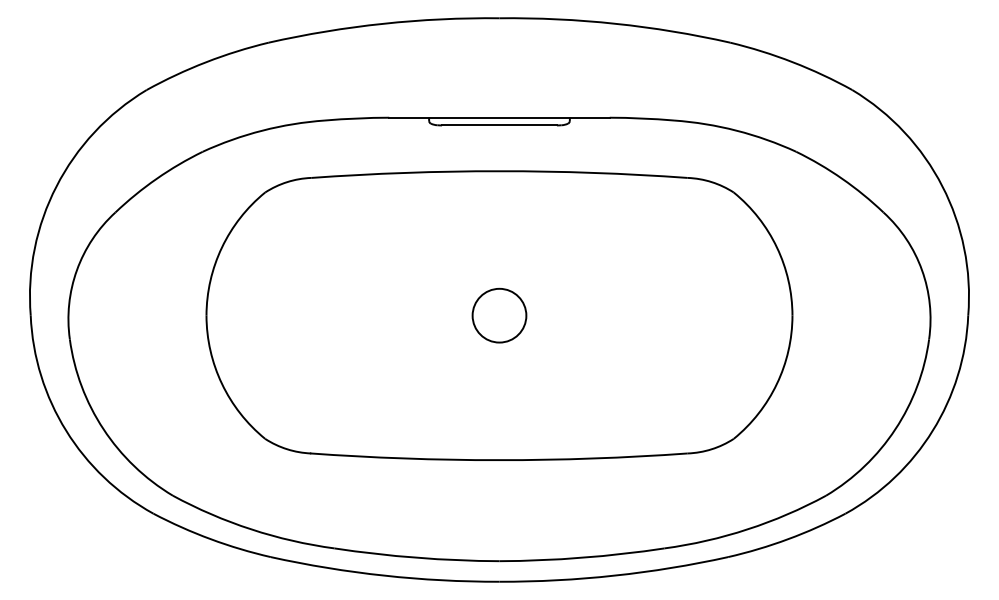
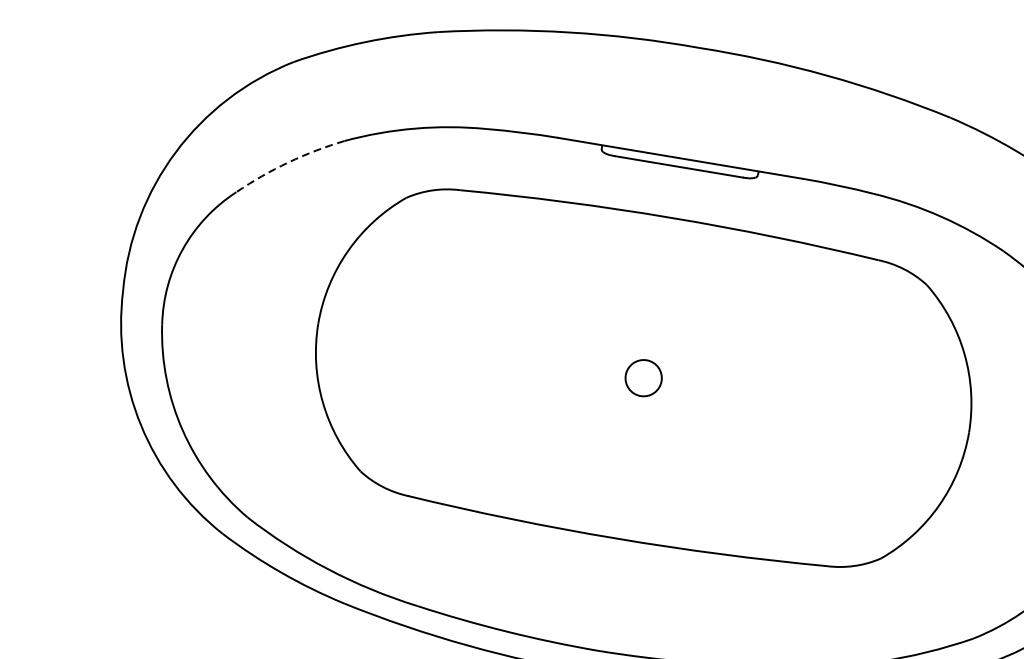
arc: (156, 178) -> (288, 162), solid -> dashed
circle: (499, 315) -> (643, 377), size x0.6

